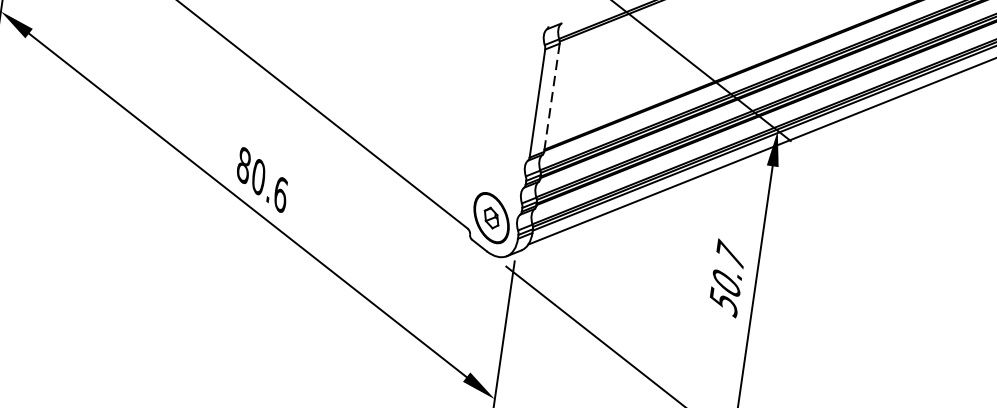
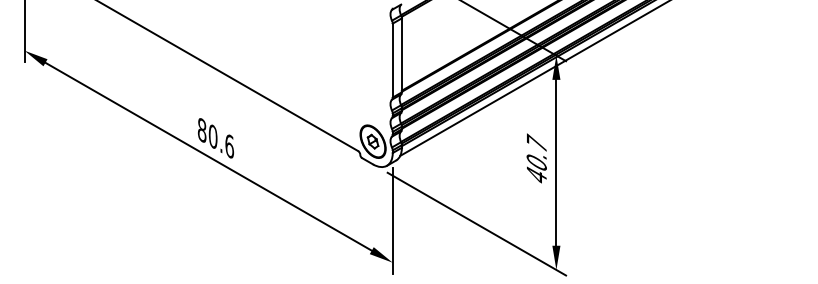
line: (551, 97) -> (401, 55), dashed -> solid
text: (723, 301) -> (536, 175), 50.7 -> 40.7

